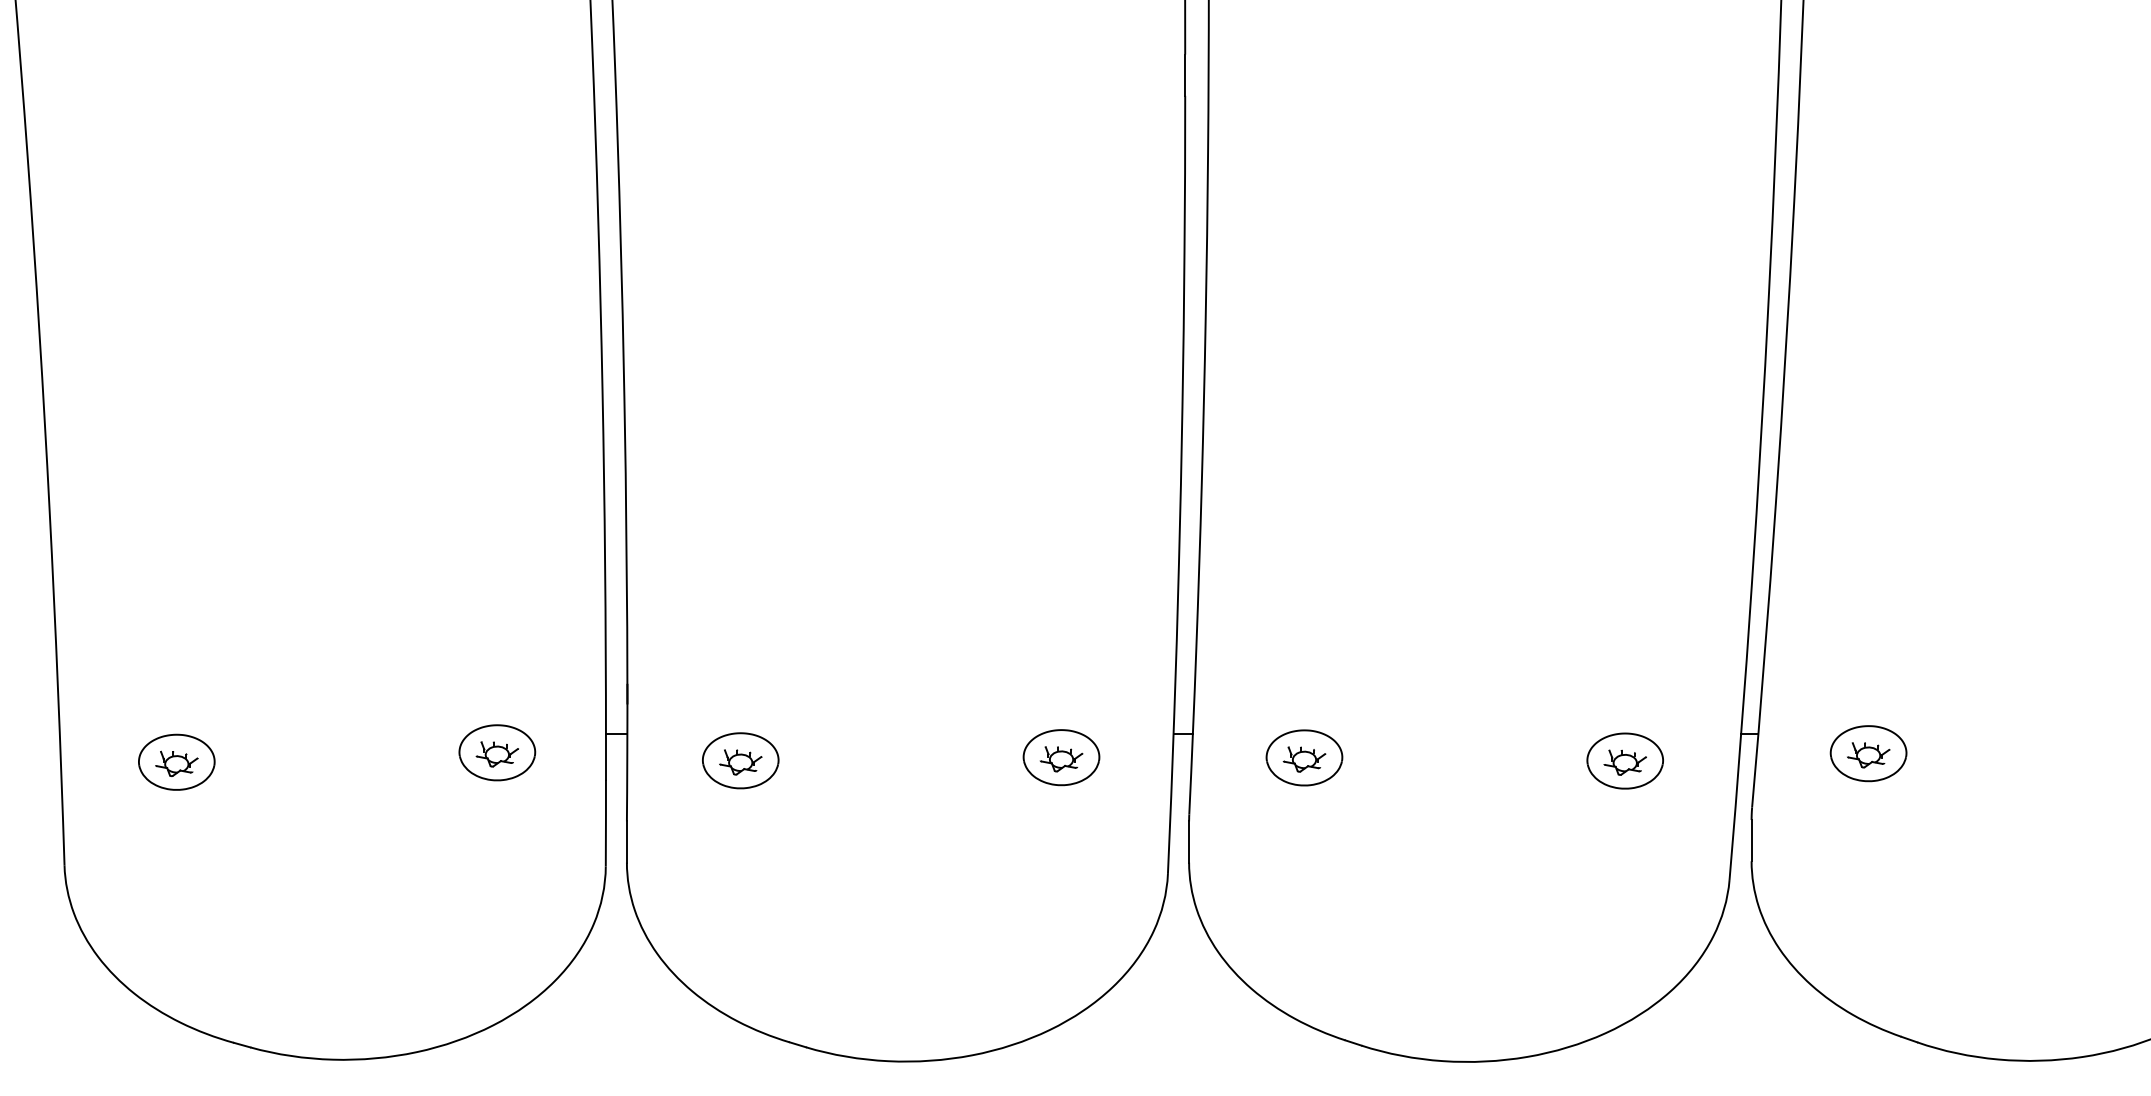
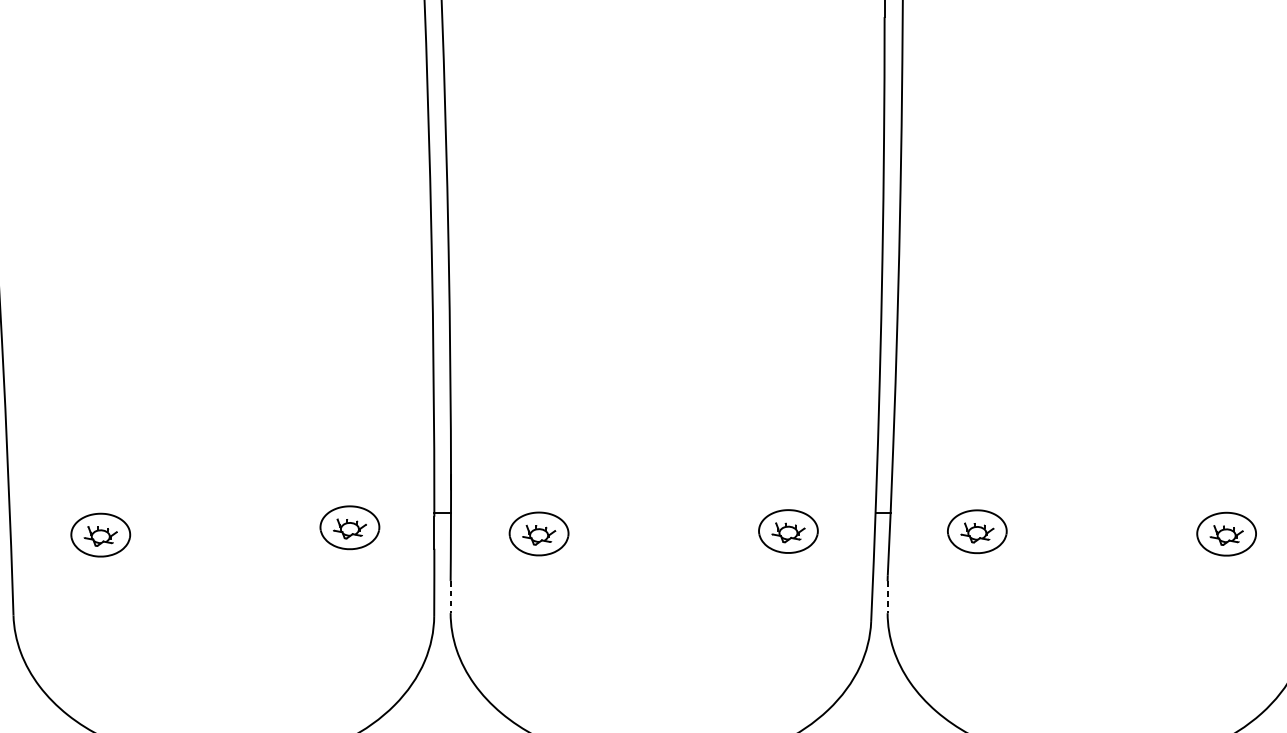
line: (626, 841) -> (450, 596), solid -> dashed
line: (1189, 842) -> (887, 597), solid -> dashed

